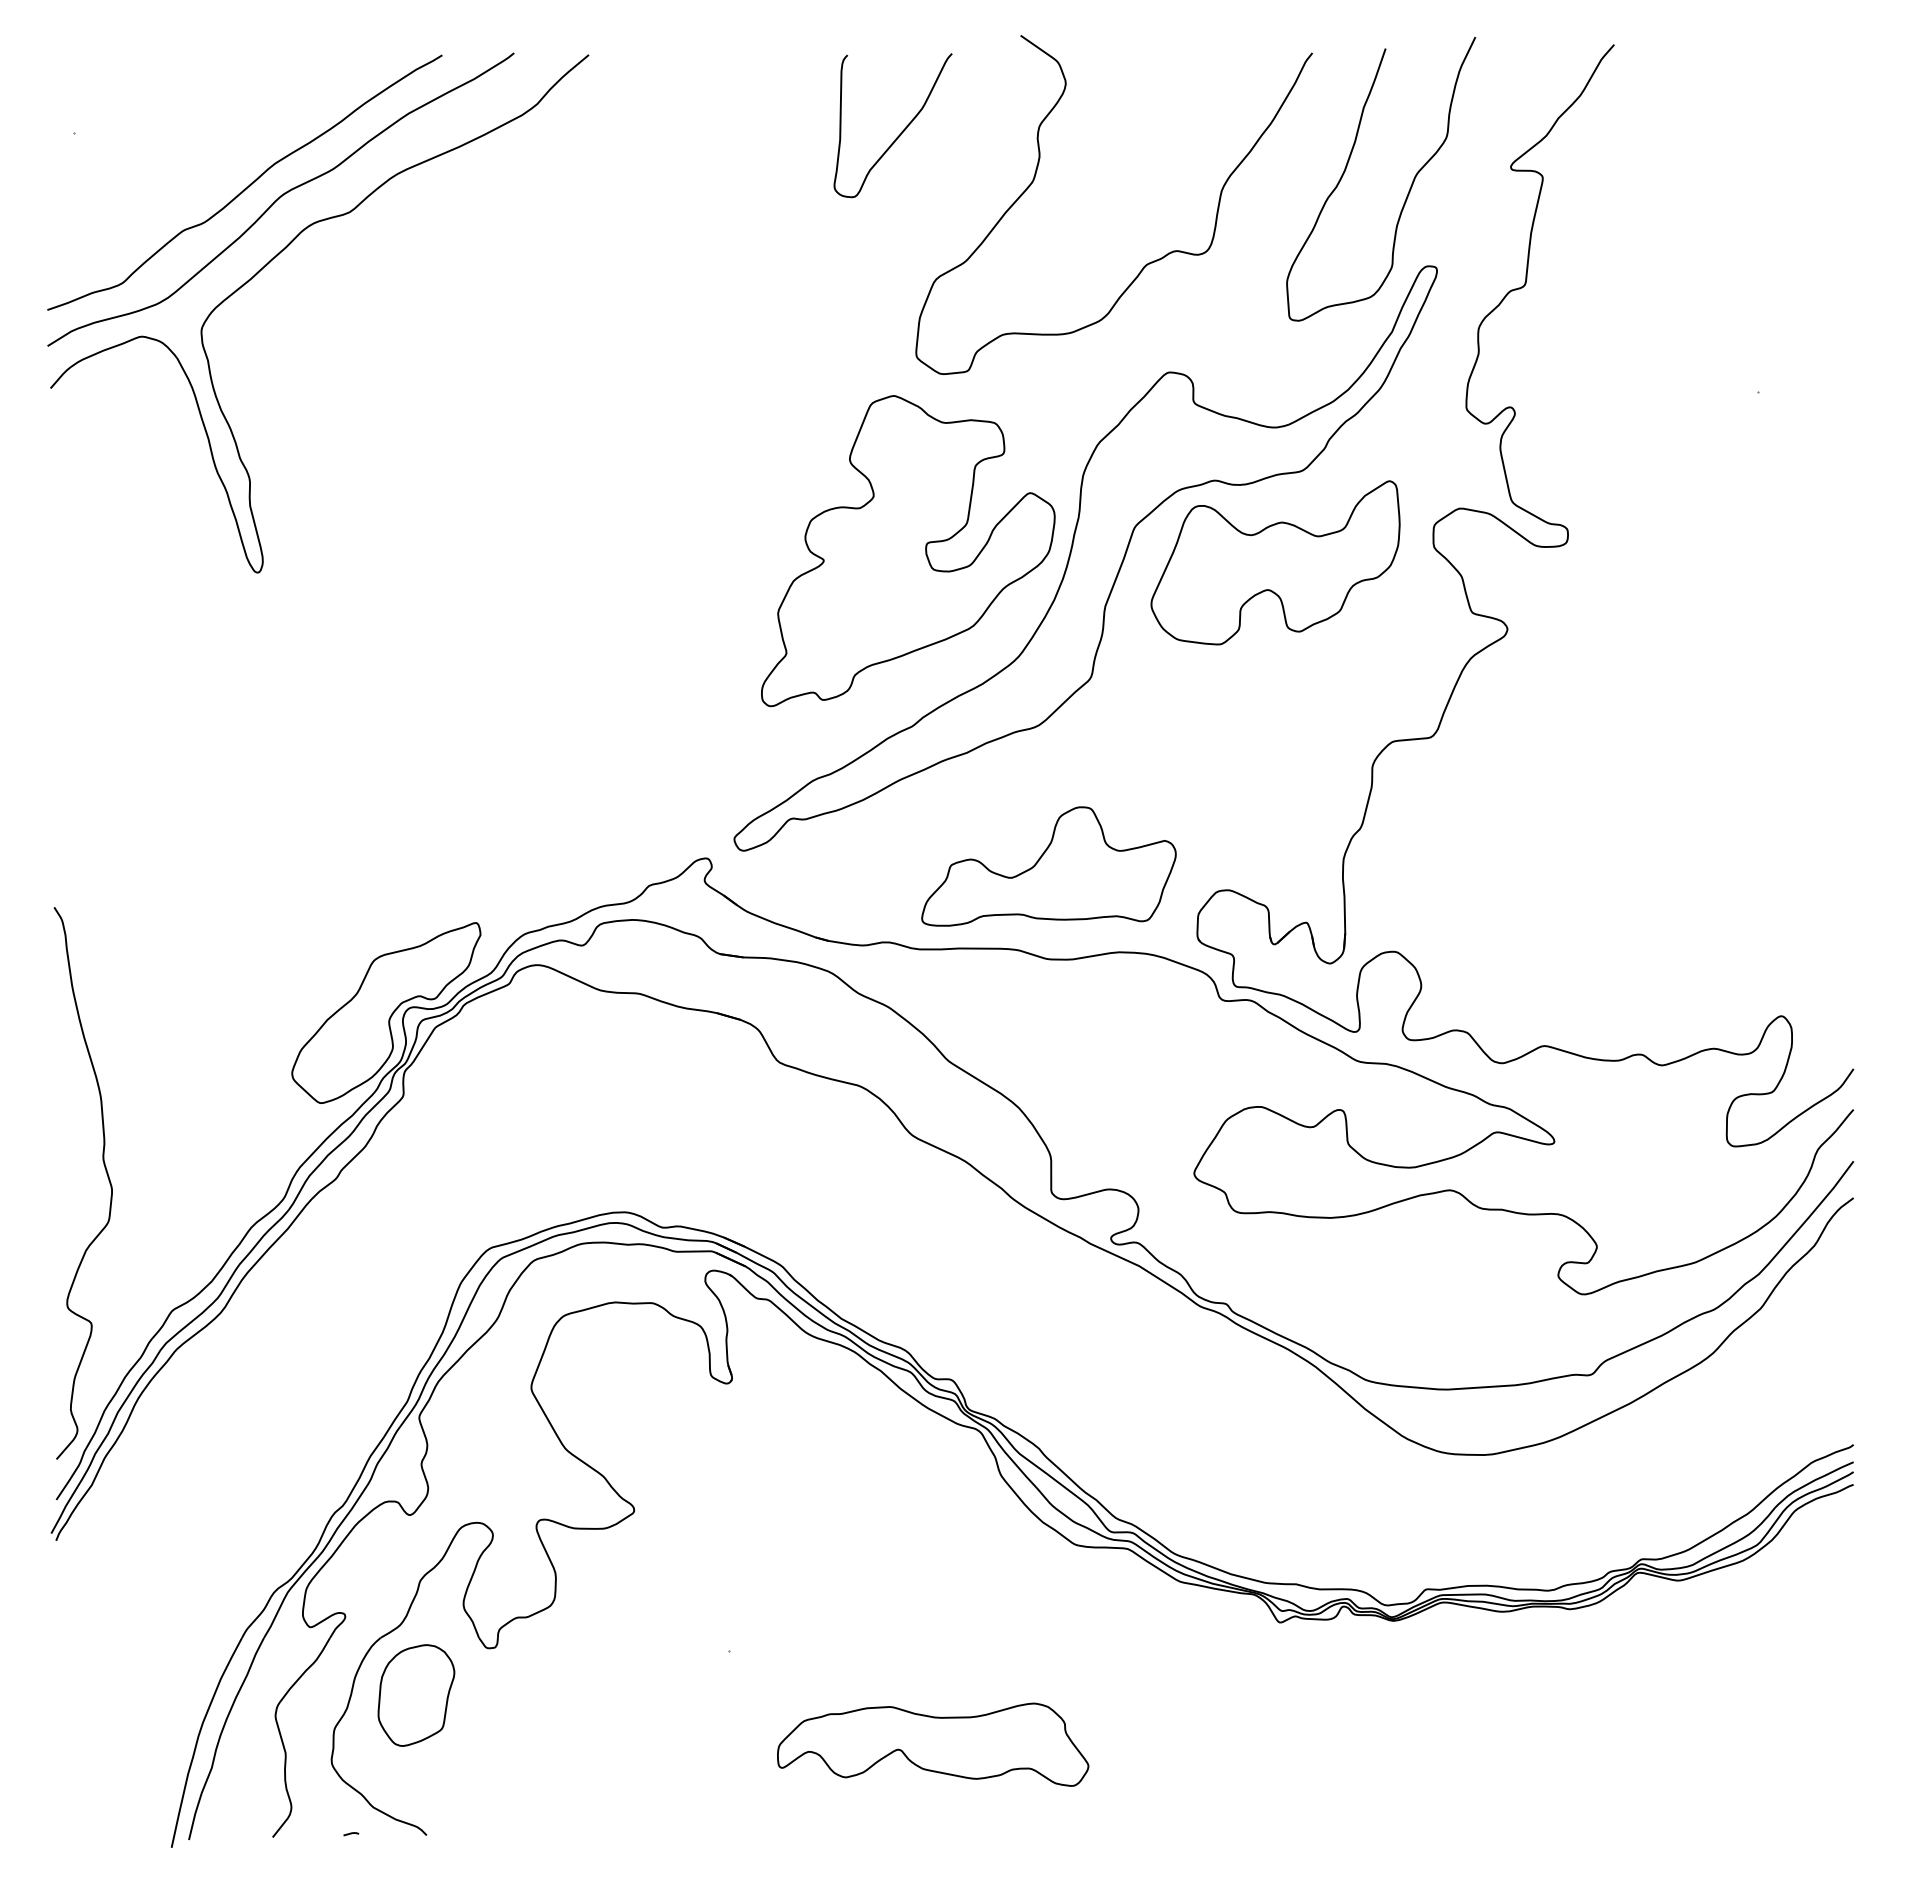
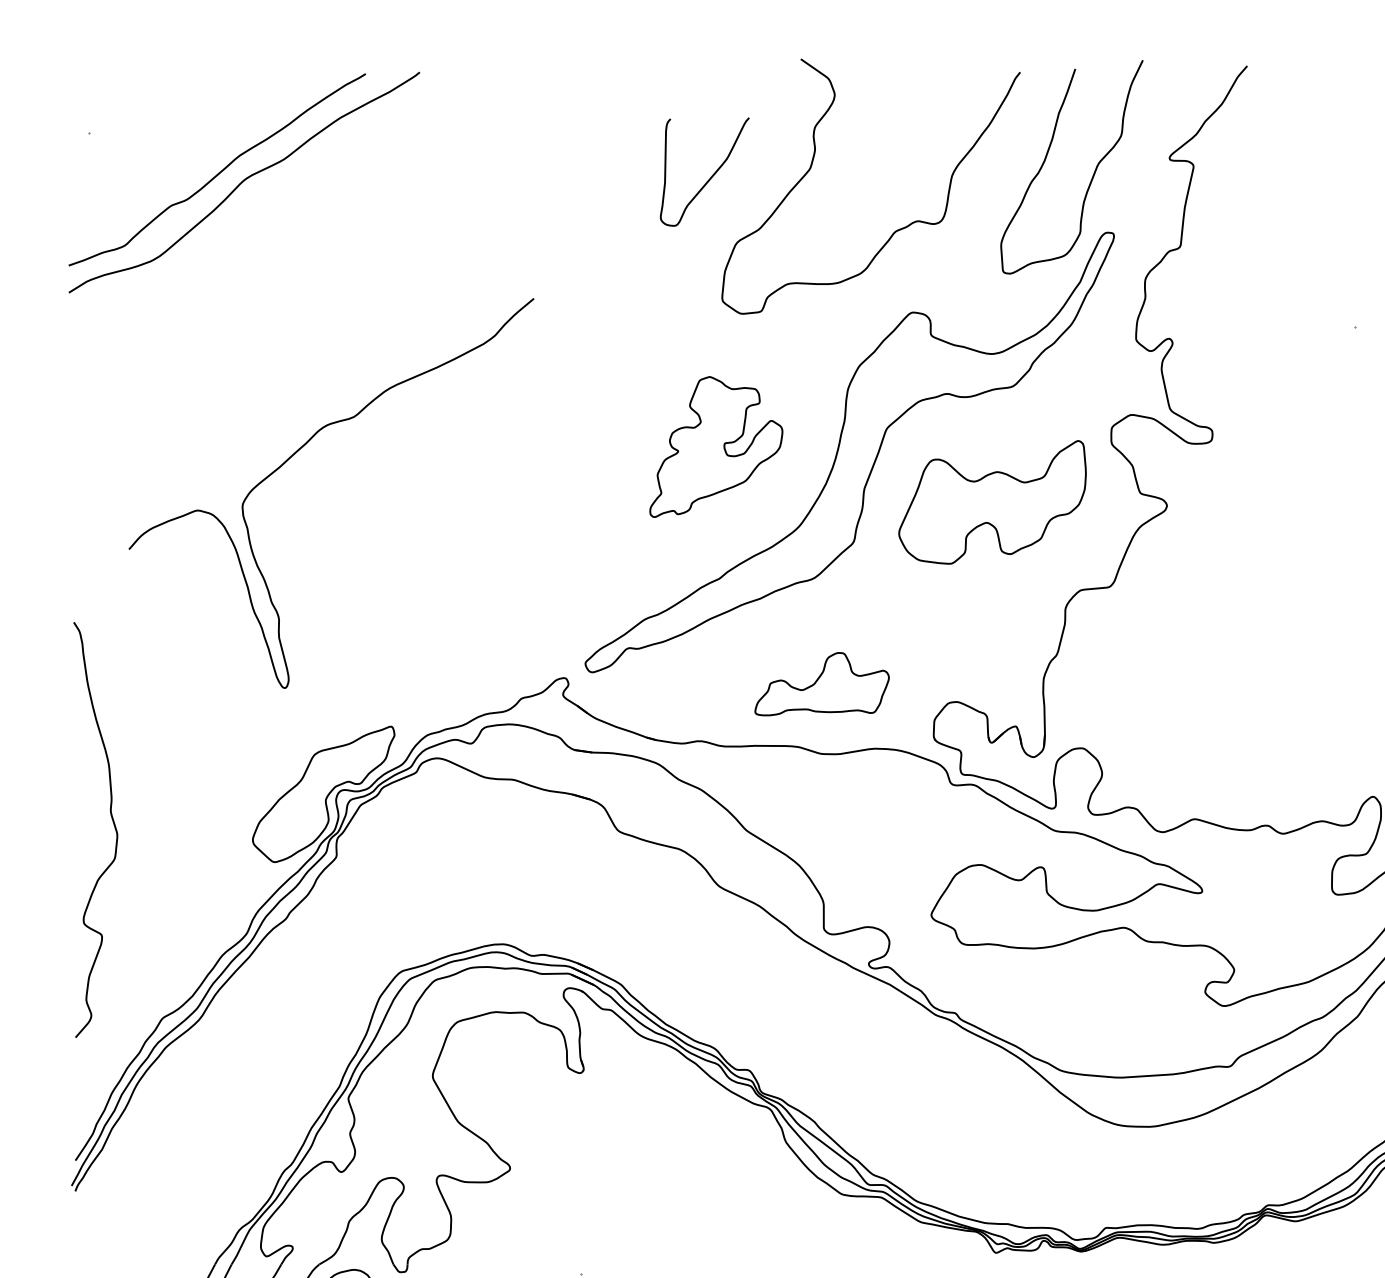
curve: (901, 131) -> (711, 176), moved
curve: (276, 257) -> (298, 450), moved
part: (908, 551) -> (716, 447), size x0.6
part: (1275, 562) -> (992, 502), moved
part: (1048, 866) -> (821, 684), size x0.7
curve: (106, 1174) -> (113, 823), moved

